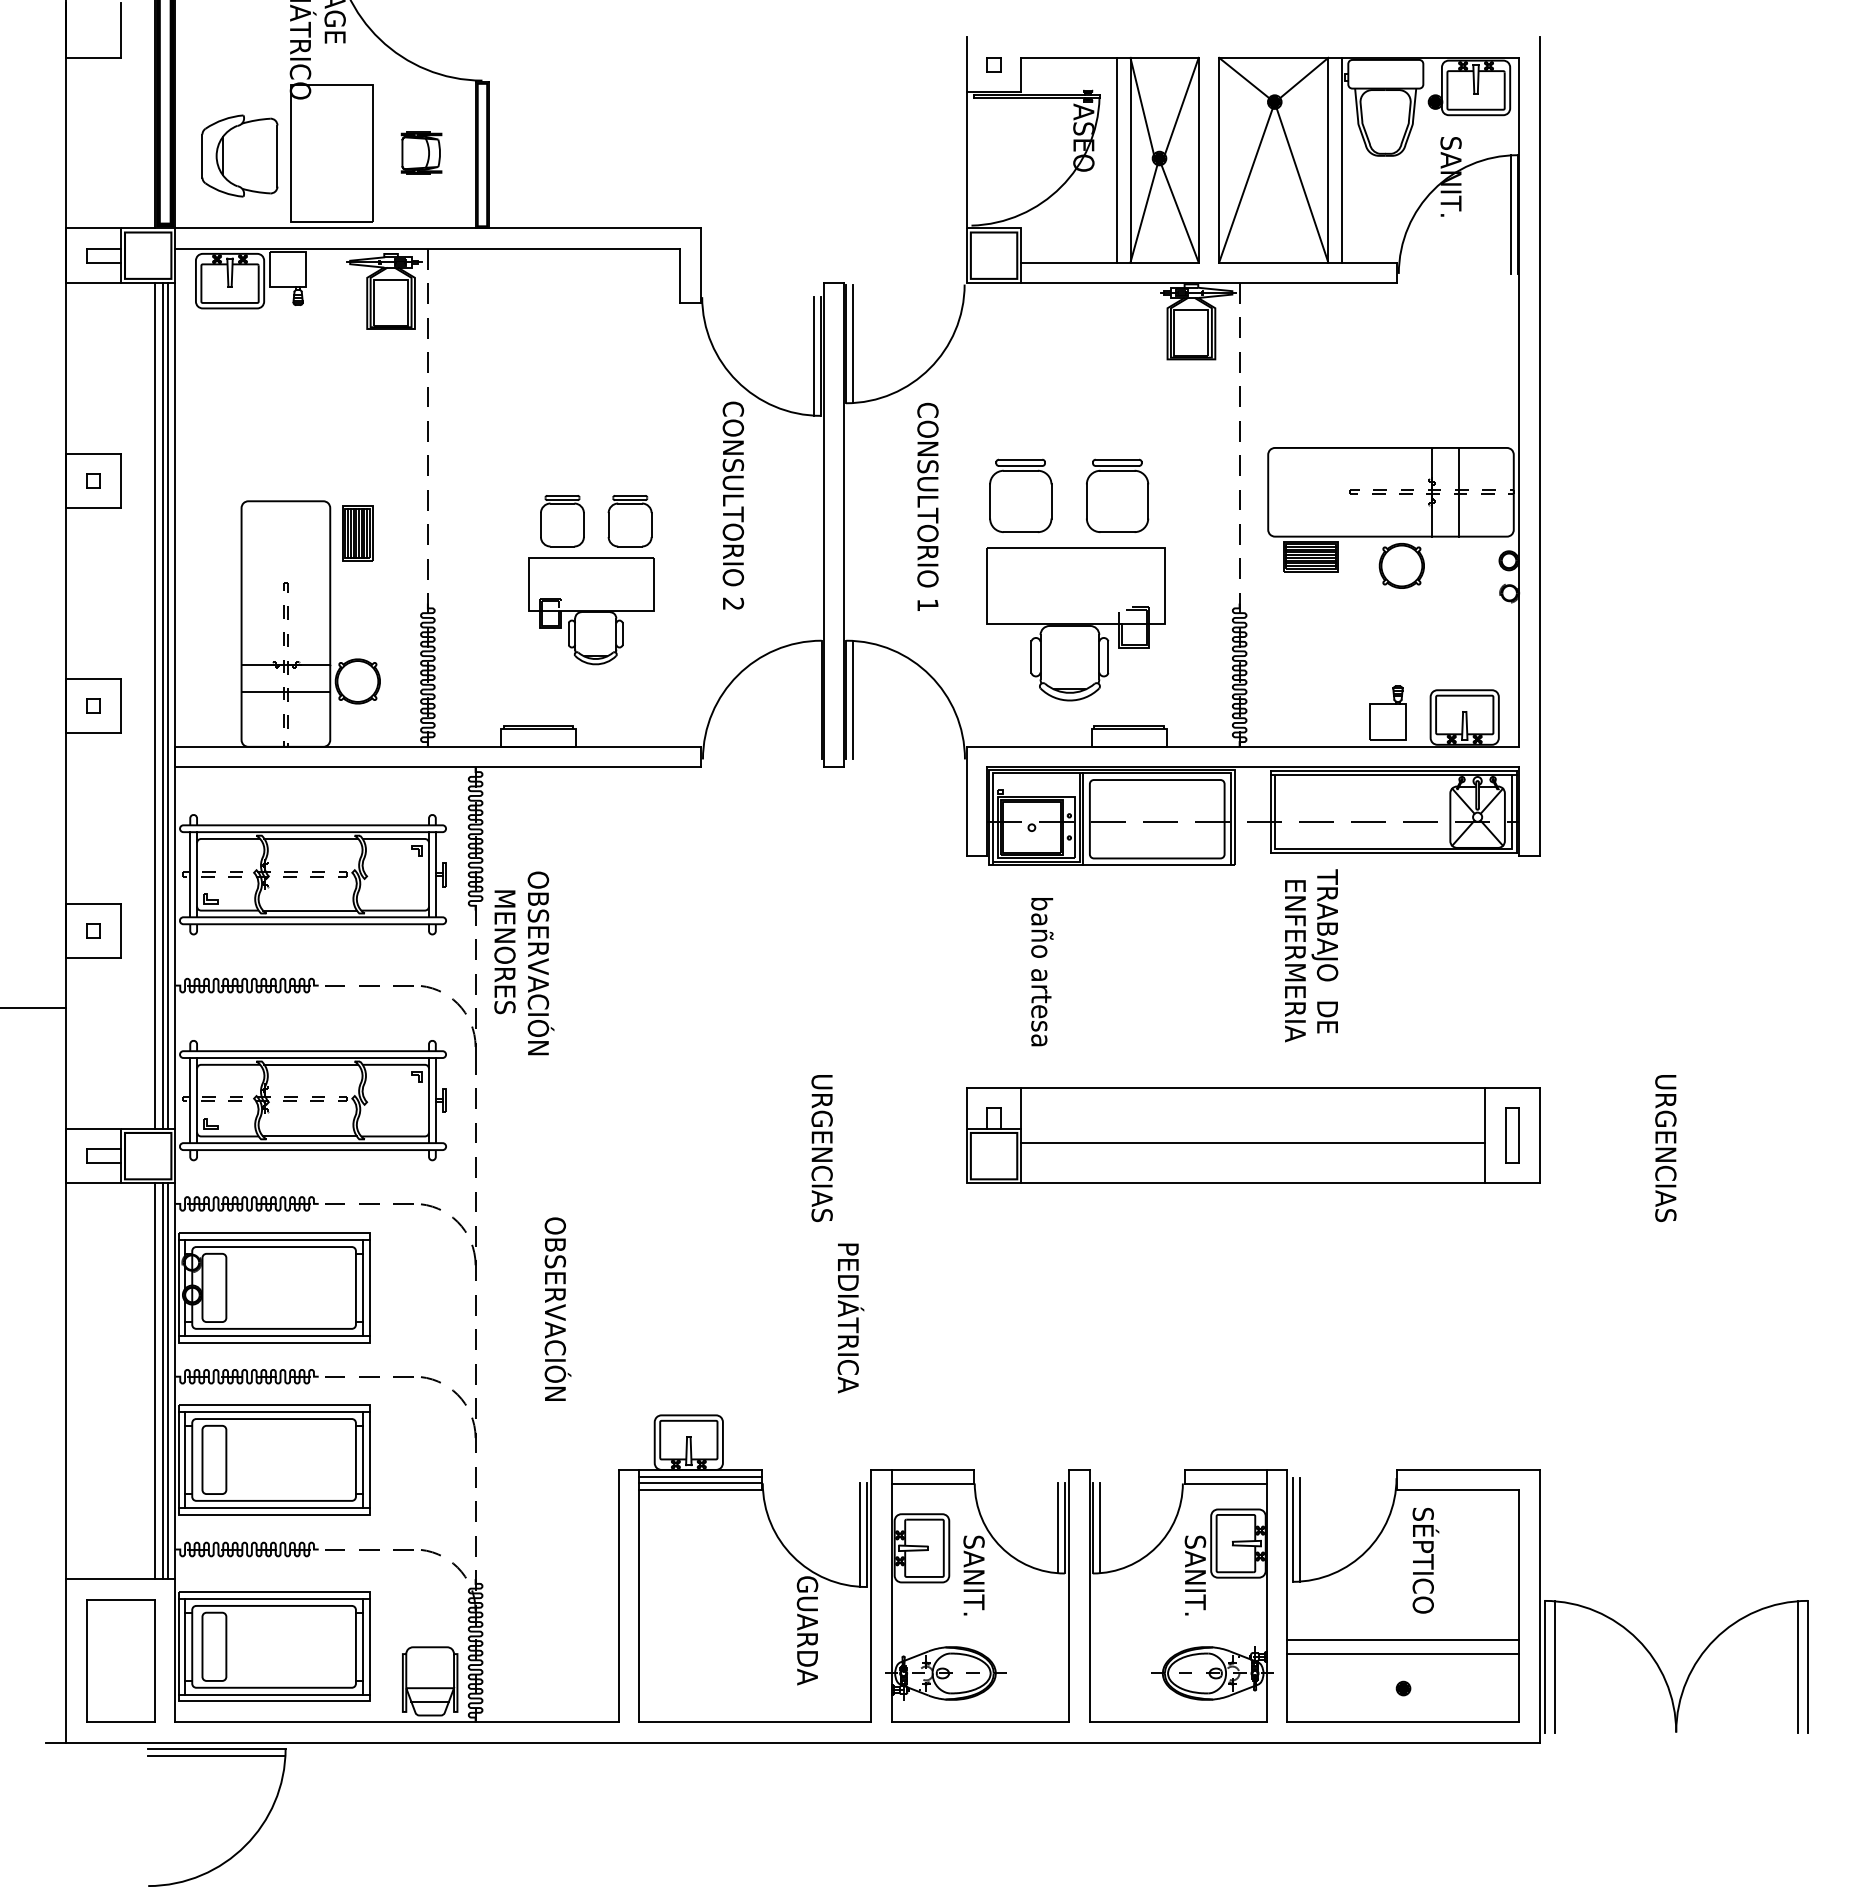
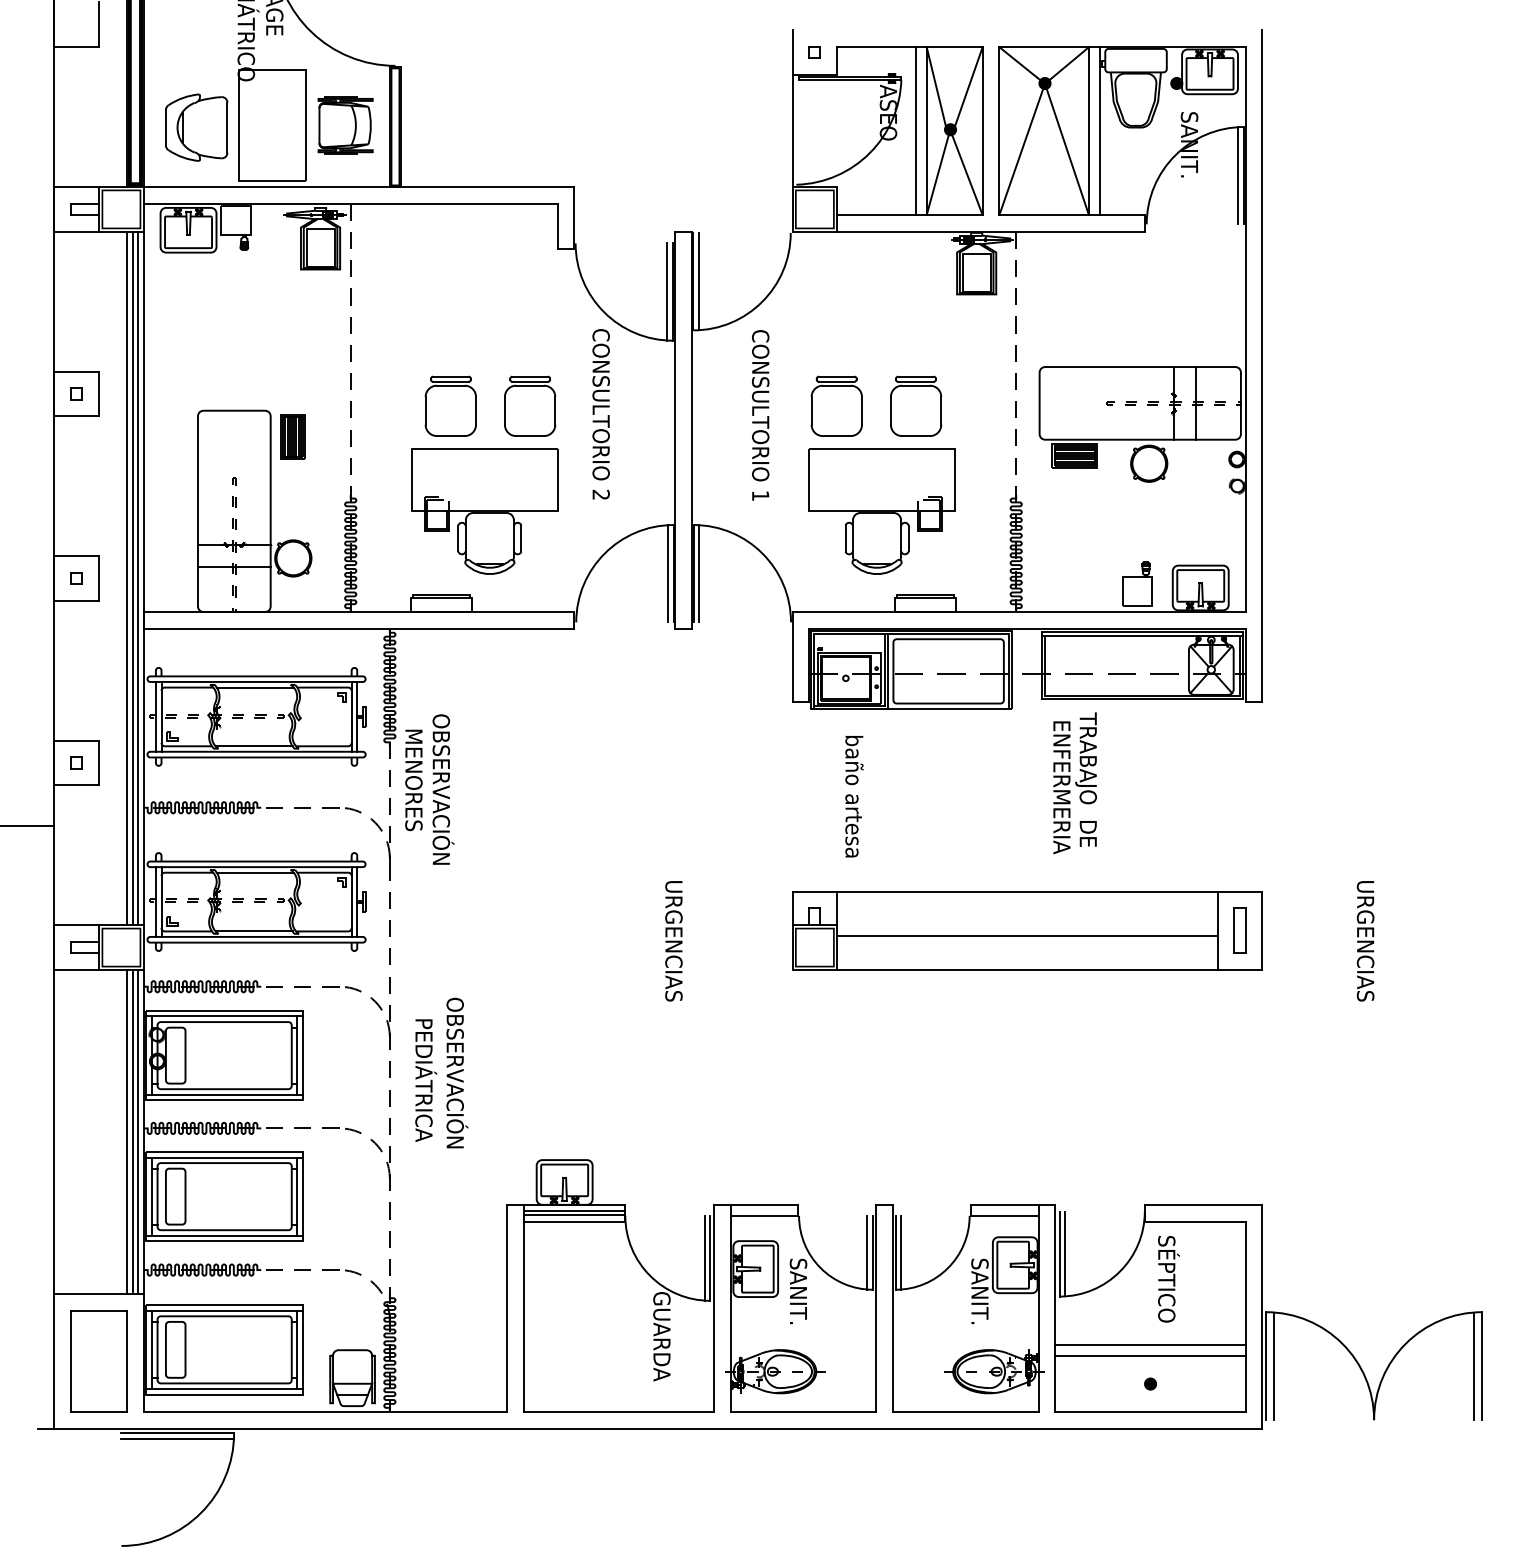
part: (421, 152) -> (345, 124), size x1.67
part: (591, 579) -> (484, 474), size x1.43
line: (814, 699) -> (667, 573), added
text: (850, 1318) -> (425, 1080), moved

